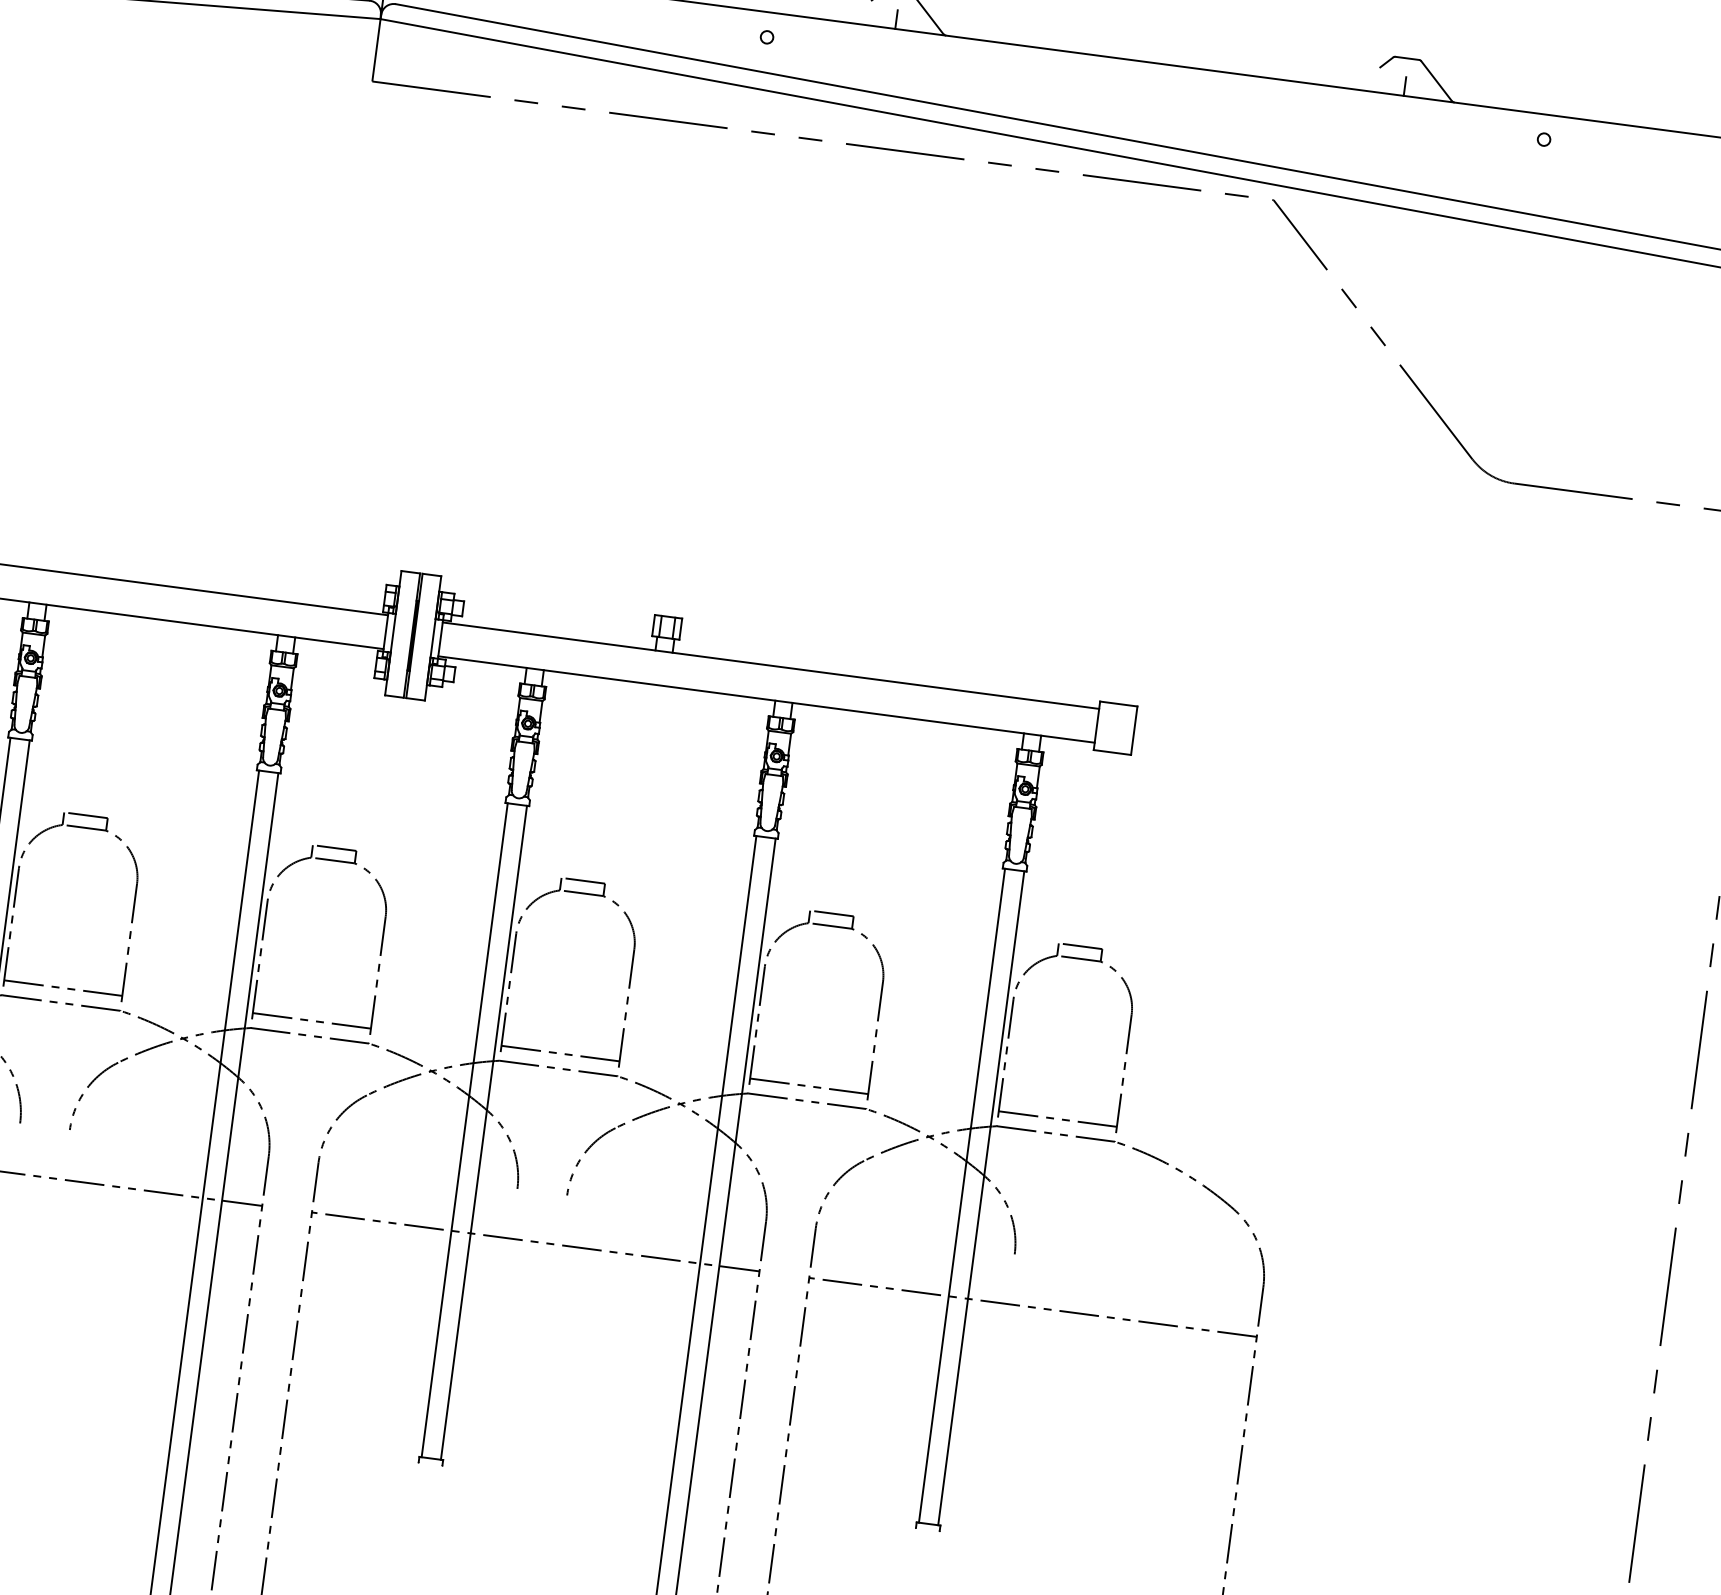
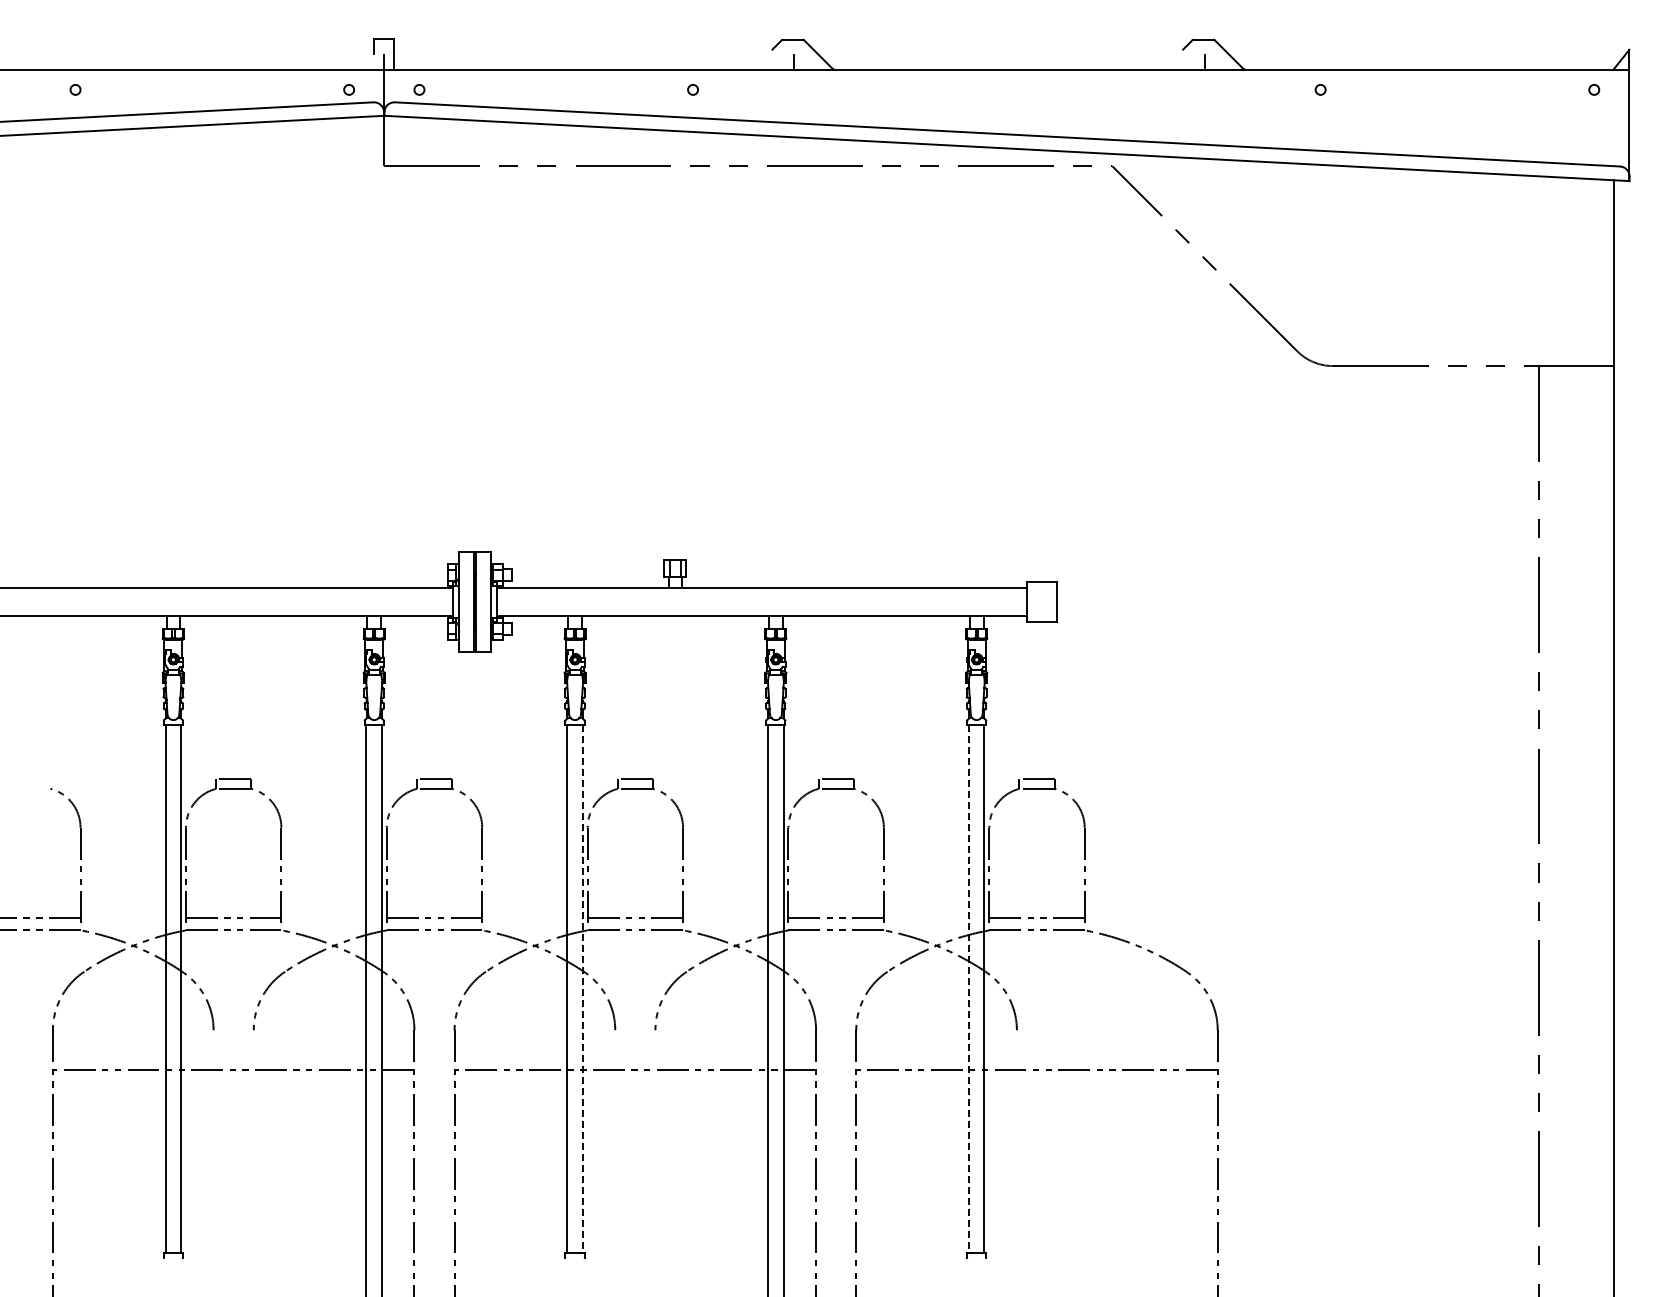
line: (483, 1133) -> (582, 989), solid -> dashed
line: (961, 1196) -> (968, 989), solid -> dashed

